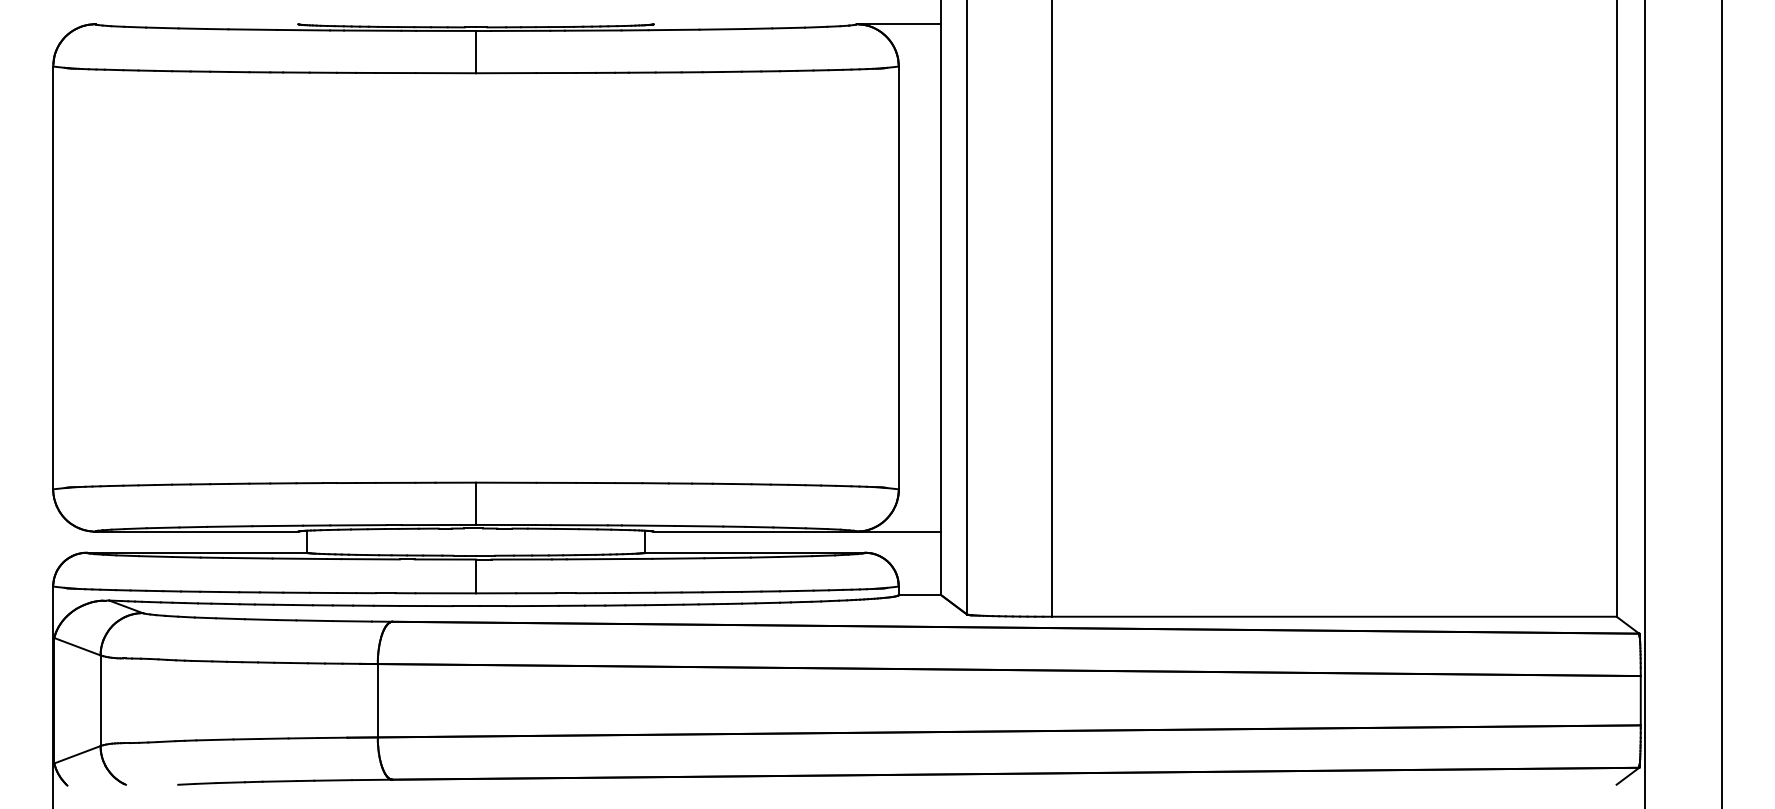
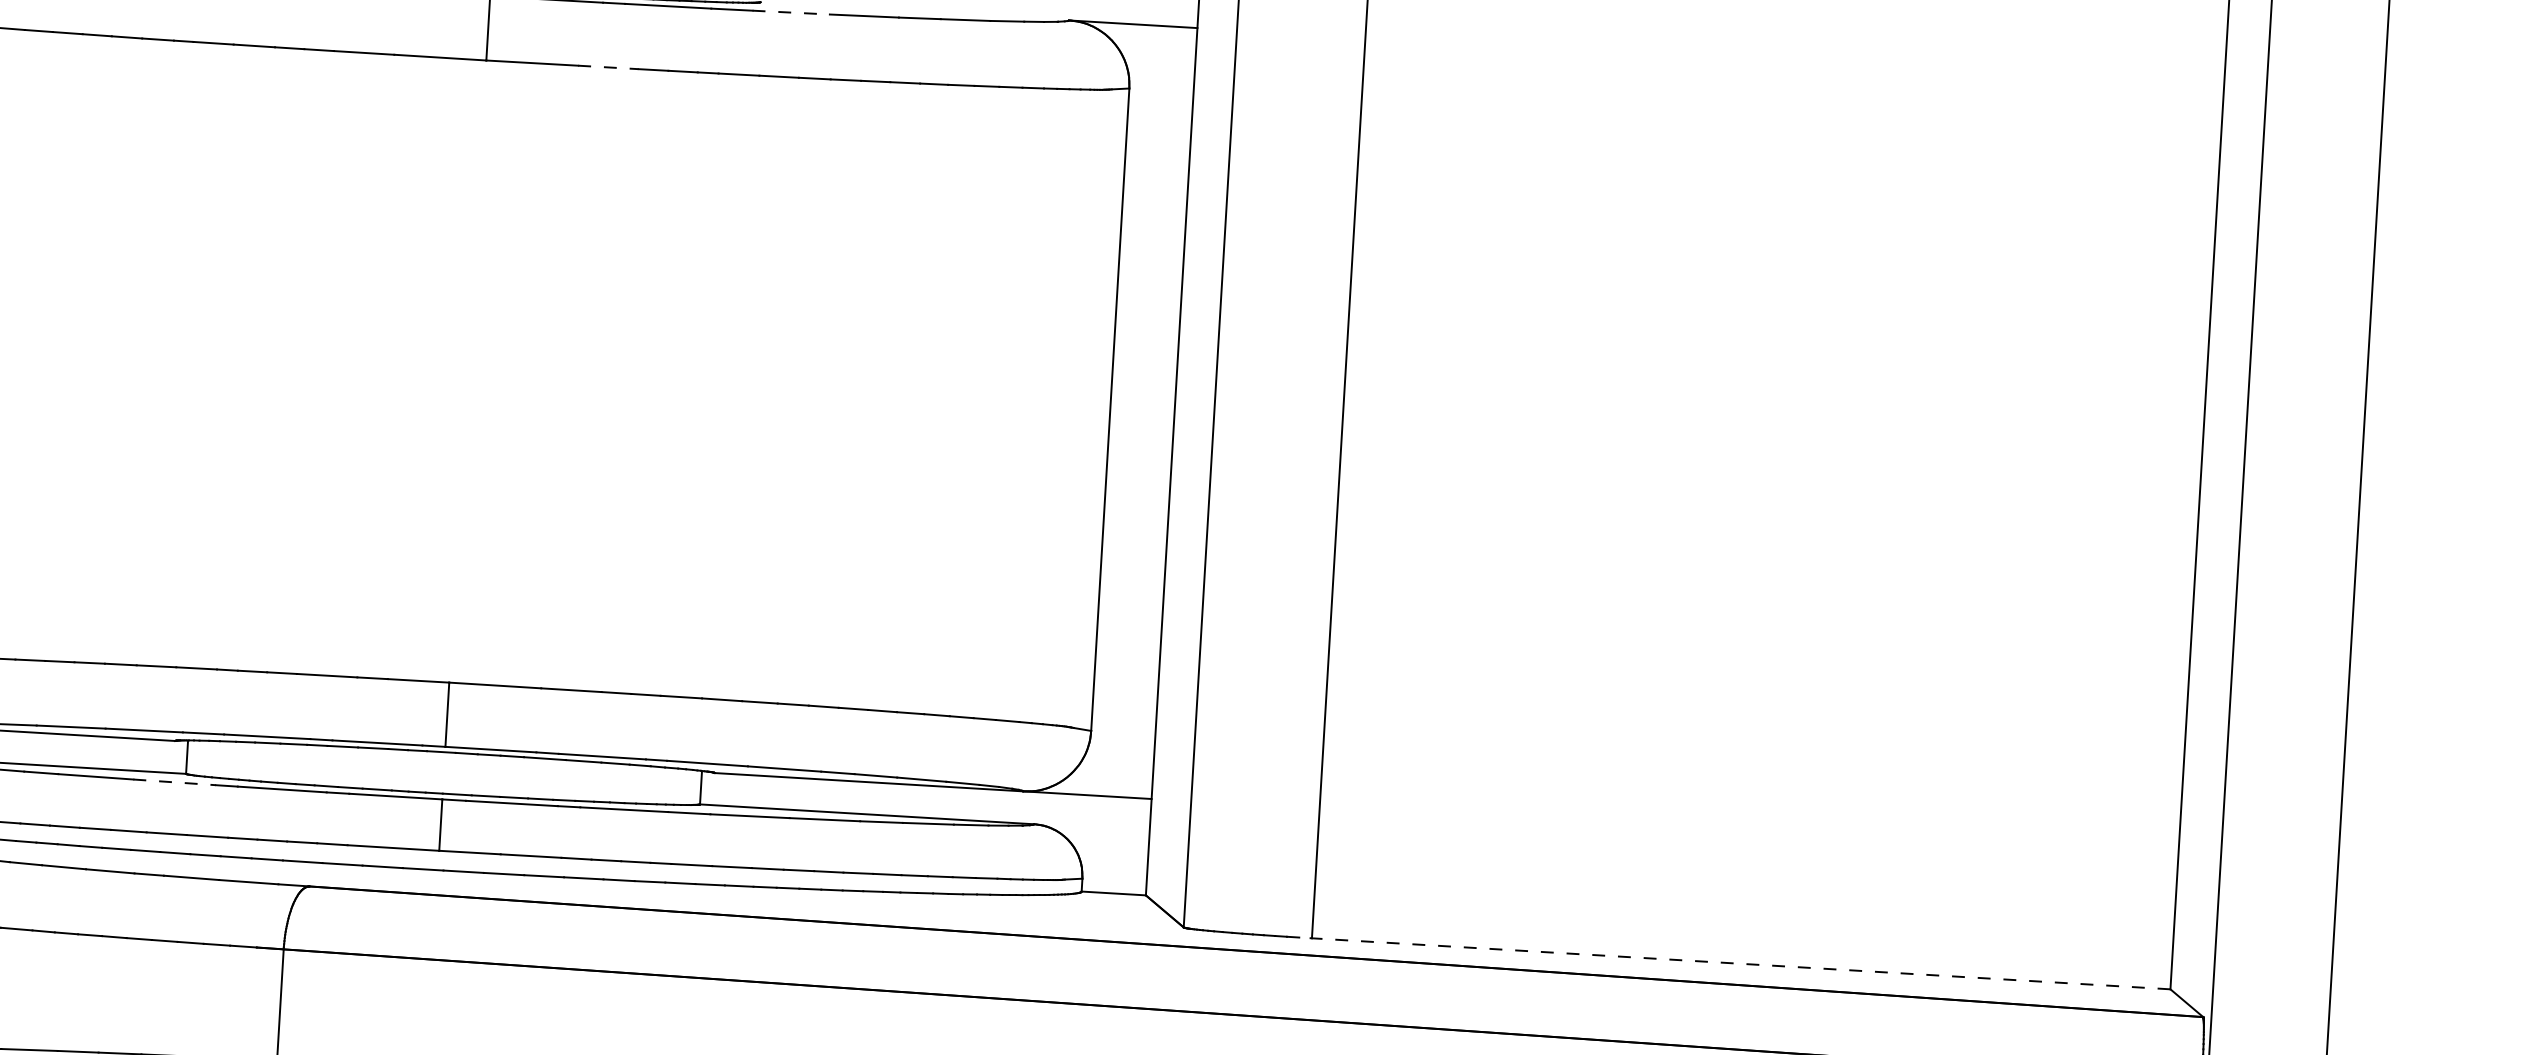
line: (674, 29) -> (791, 11), solid -> dashed
line: (556, 73) -> (608, 68), solid -> dashed
line: (300, 558) -> (175, 782), solid -> dashed
line: (1329, 616) -> (1734, 963), solid -> dashed

